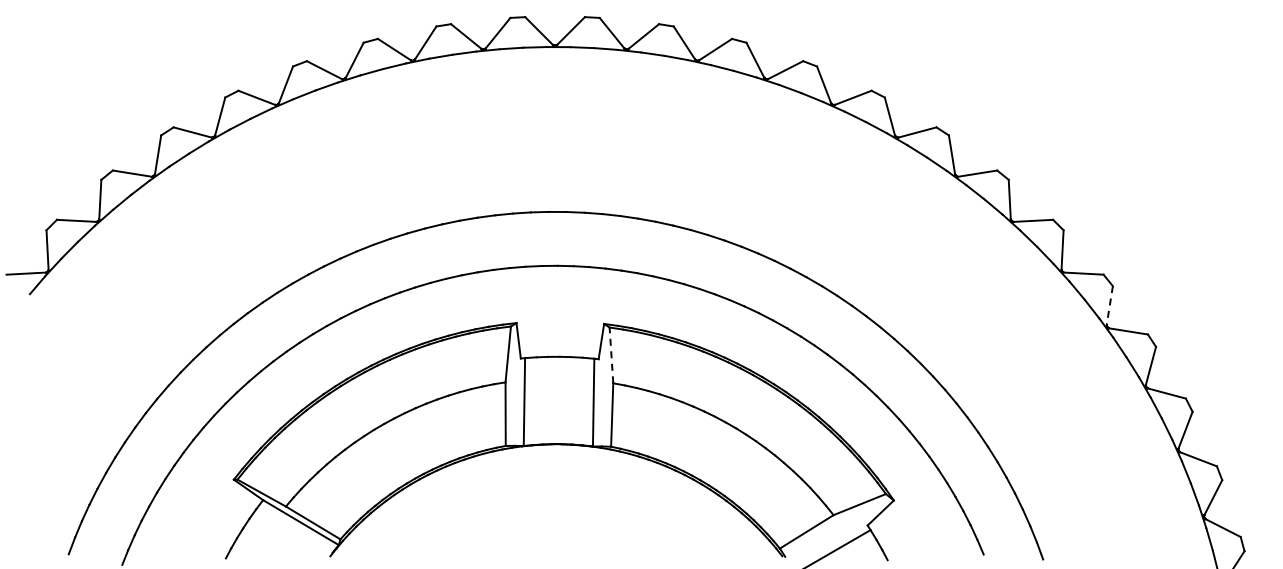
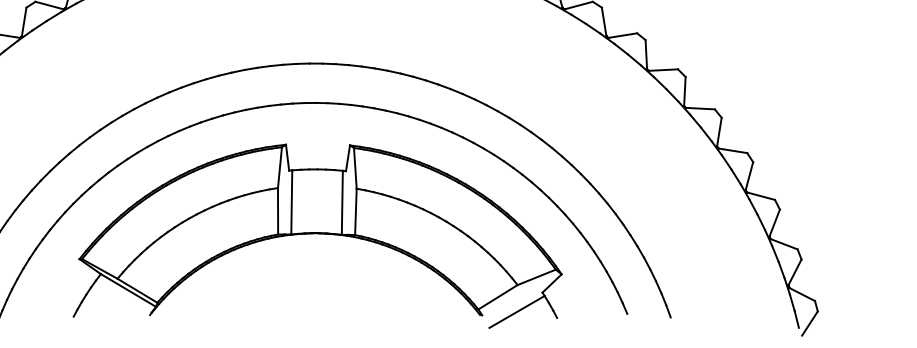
line: (1109, 305) -> (719, 131), dashed -> solid
line: (611, 355) -> (355, 168), dashed -> solid

